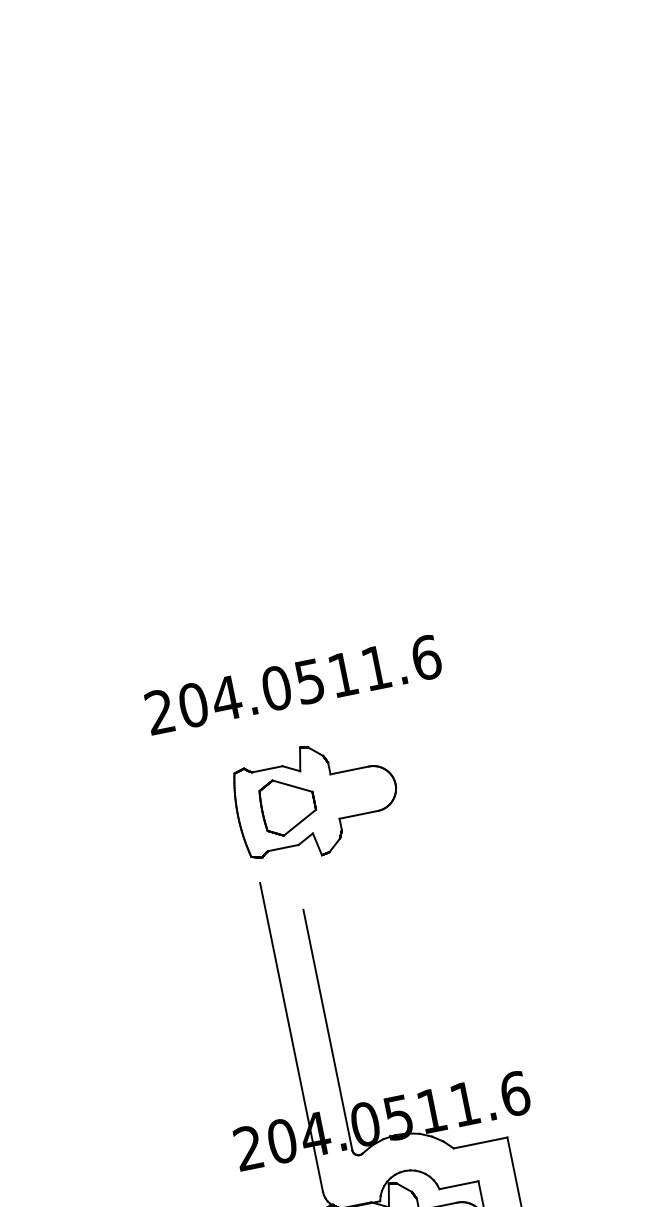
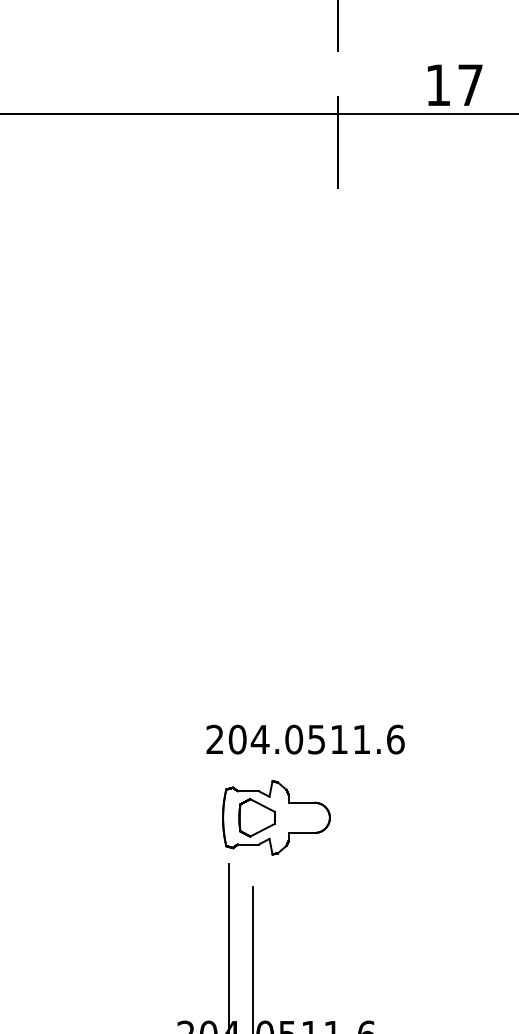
text: (293, 684) -> (305, 739), moved

